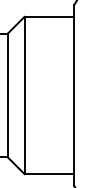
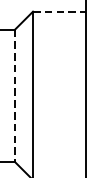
line: (49, 16) -> (59, 11), solid -> dashed
line: (7, 95) -> (14, 95), solid -> dashed

